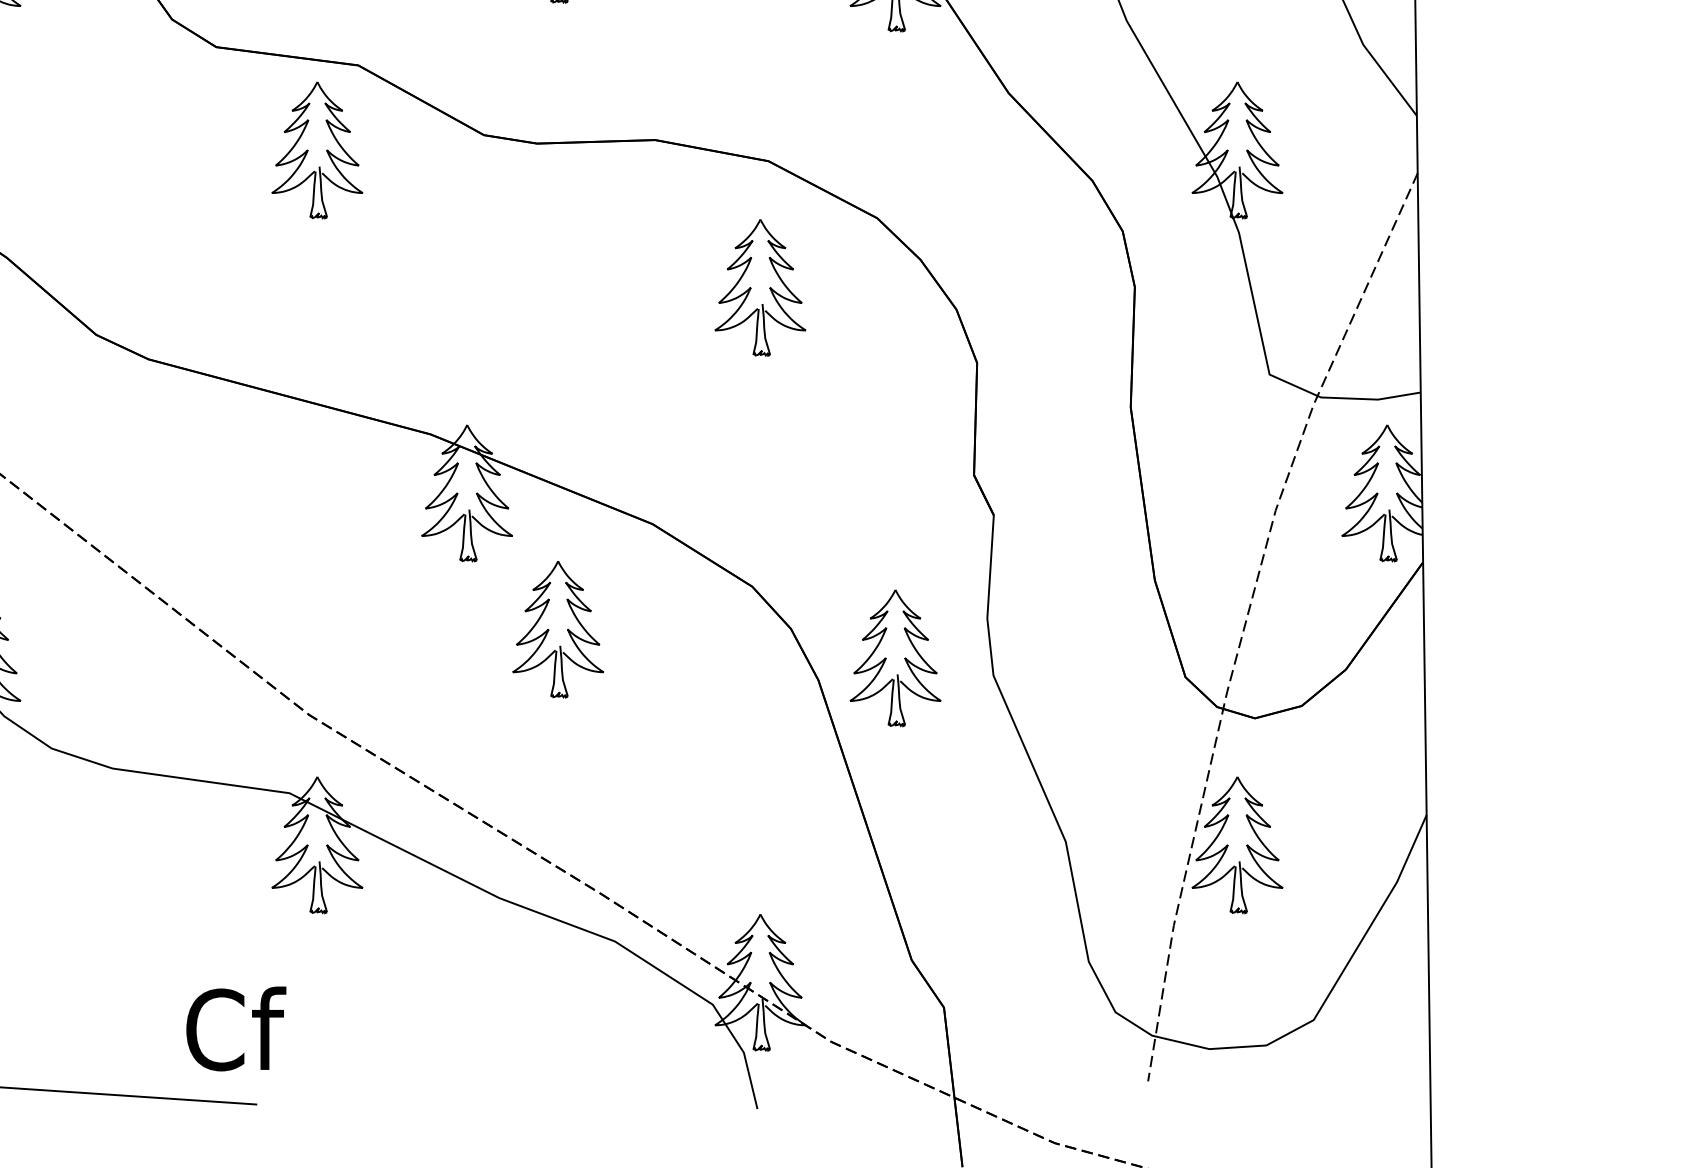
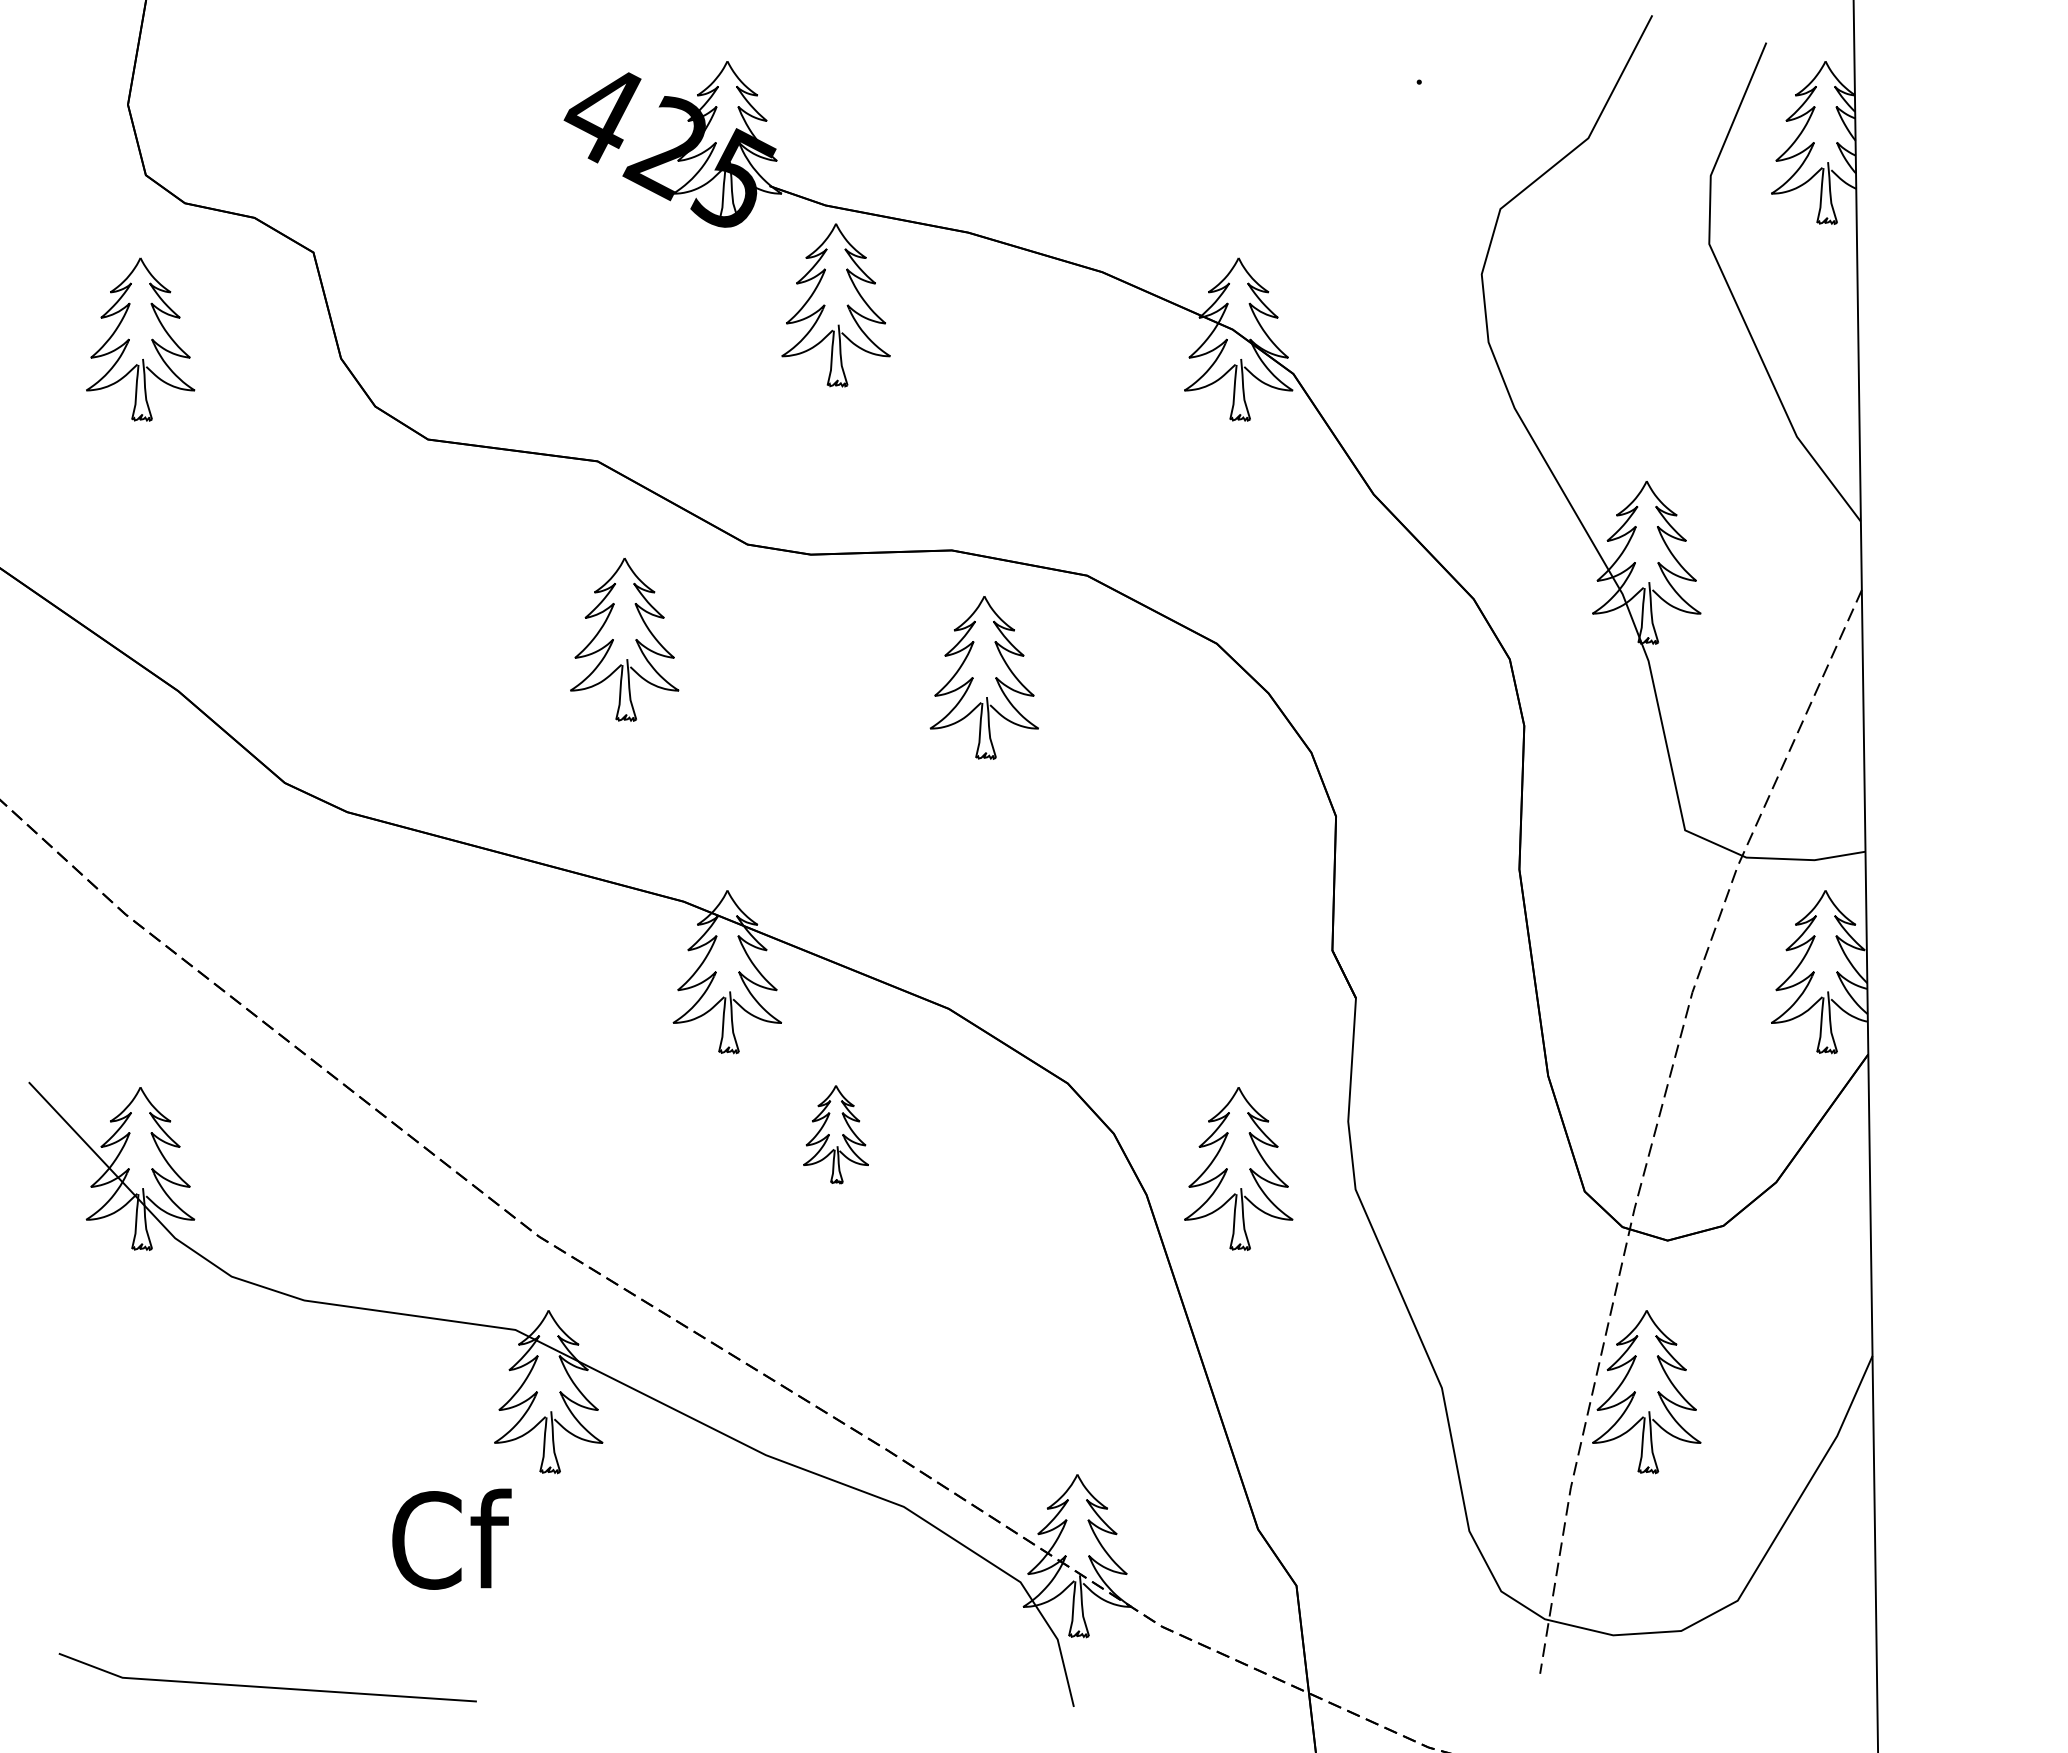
part: (308, 150) -> (613, 639), moved
part: (759, 287) -> (983, 677), moved
part: (557, 629) -> (835, 1134), size x0.6
text: (235, 1028) -> (451, 1538), moved

